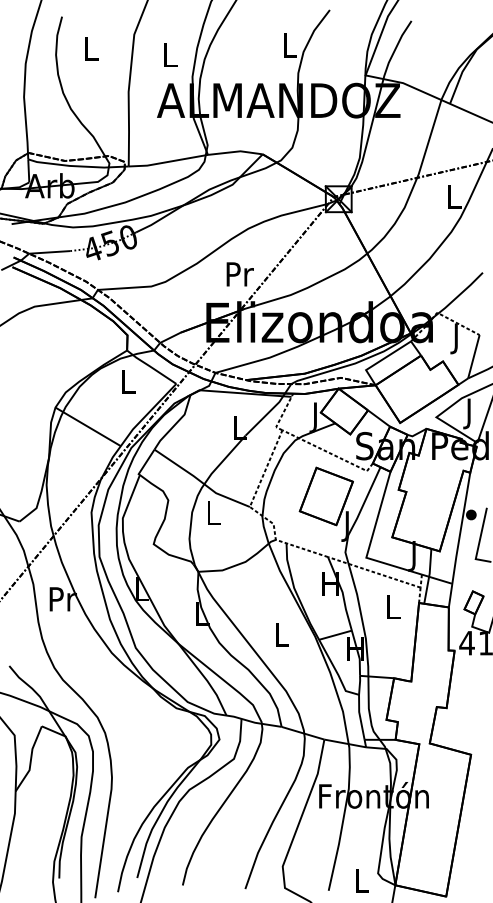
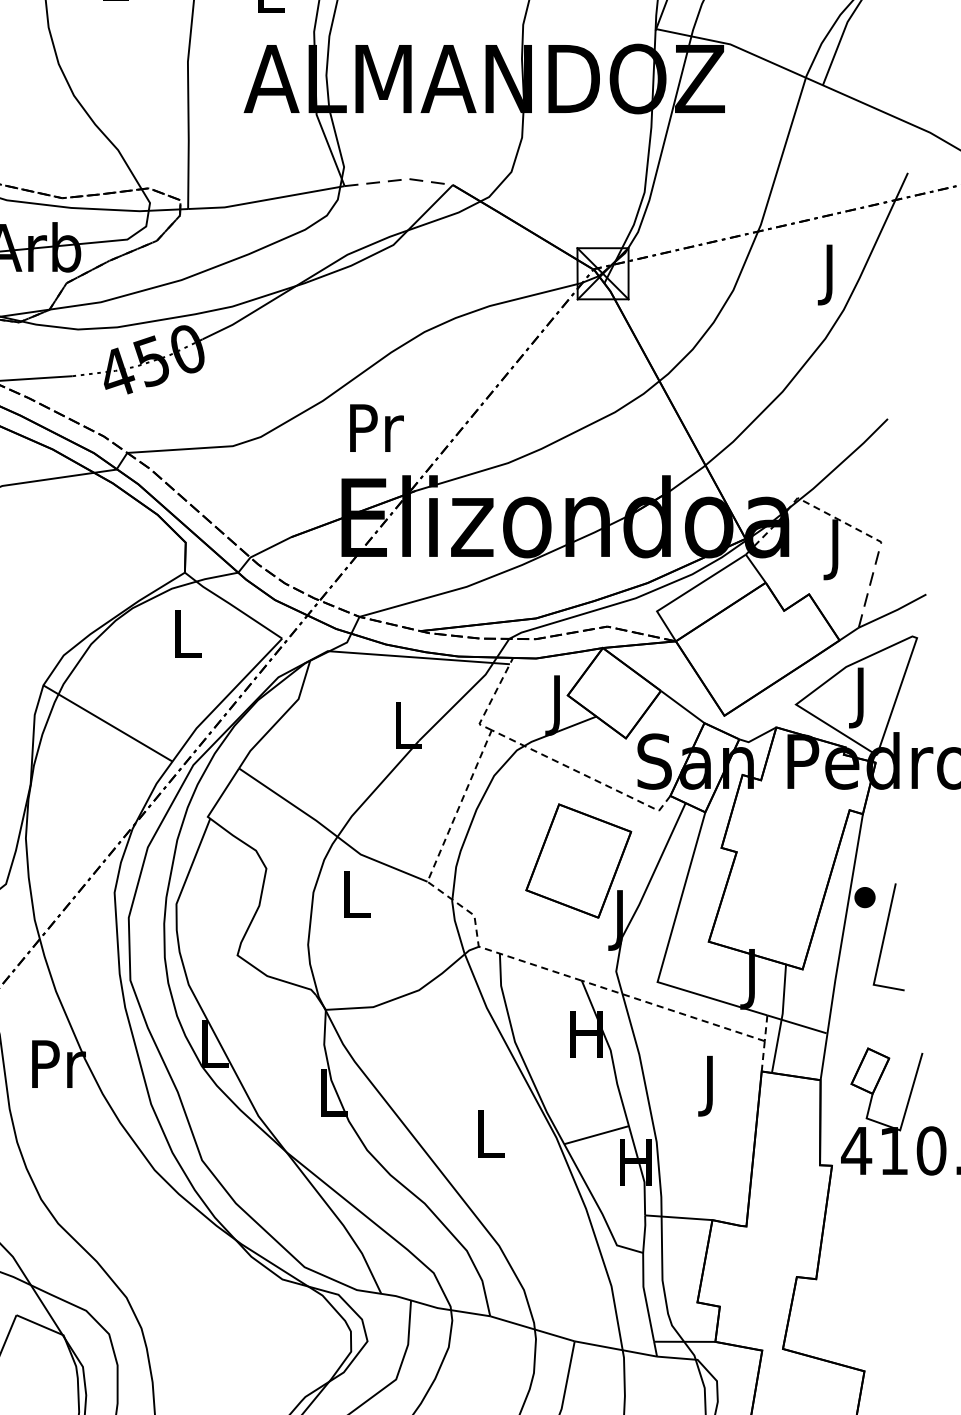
line: (236, 151) -> (401, 179), solid -> dashed
text: (454, 199) -> (831, 274), L -> J
text: (239, 274) -> (375, 428), moved
line: (474, 356) -> (871, 584), solid -> dashed
text: (393, 610) -> (711, 1086), L -> J

